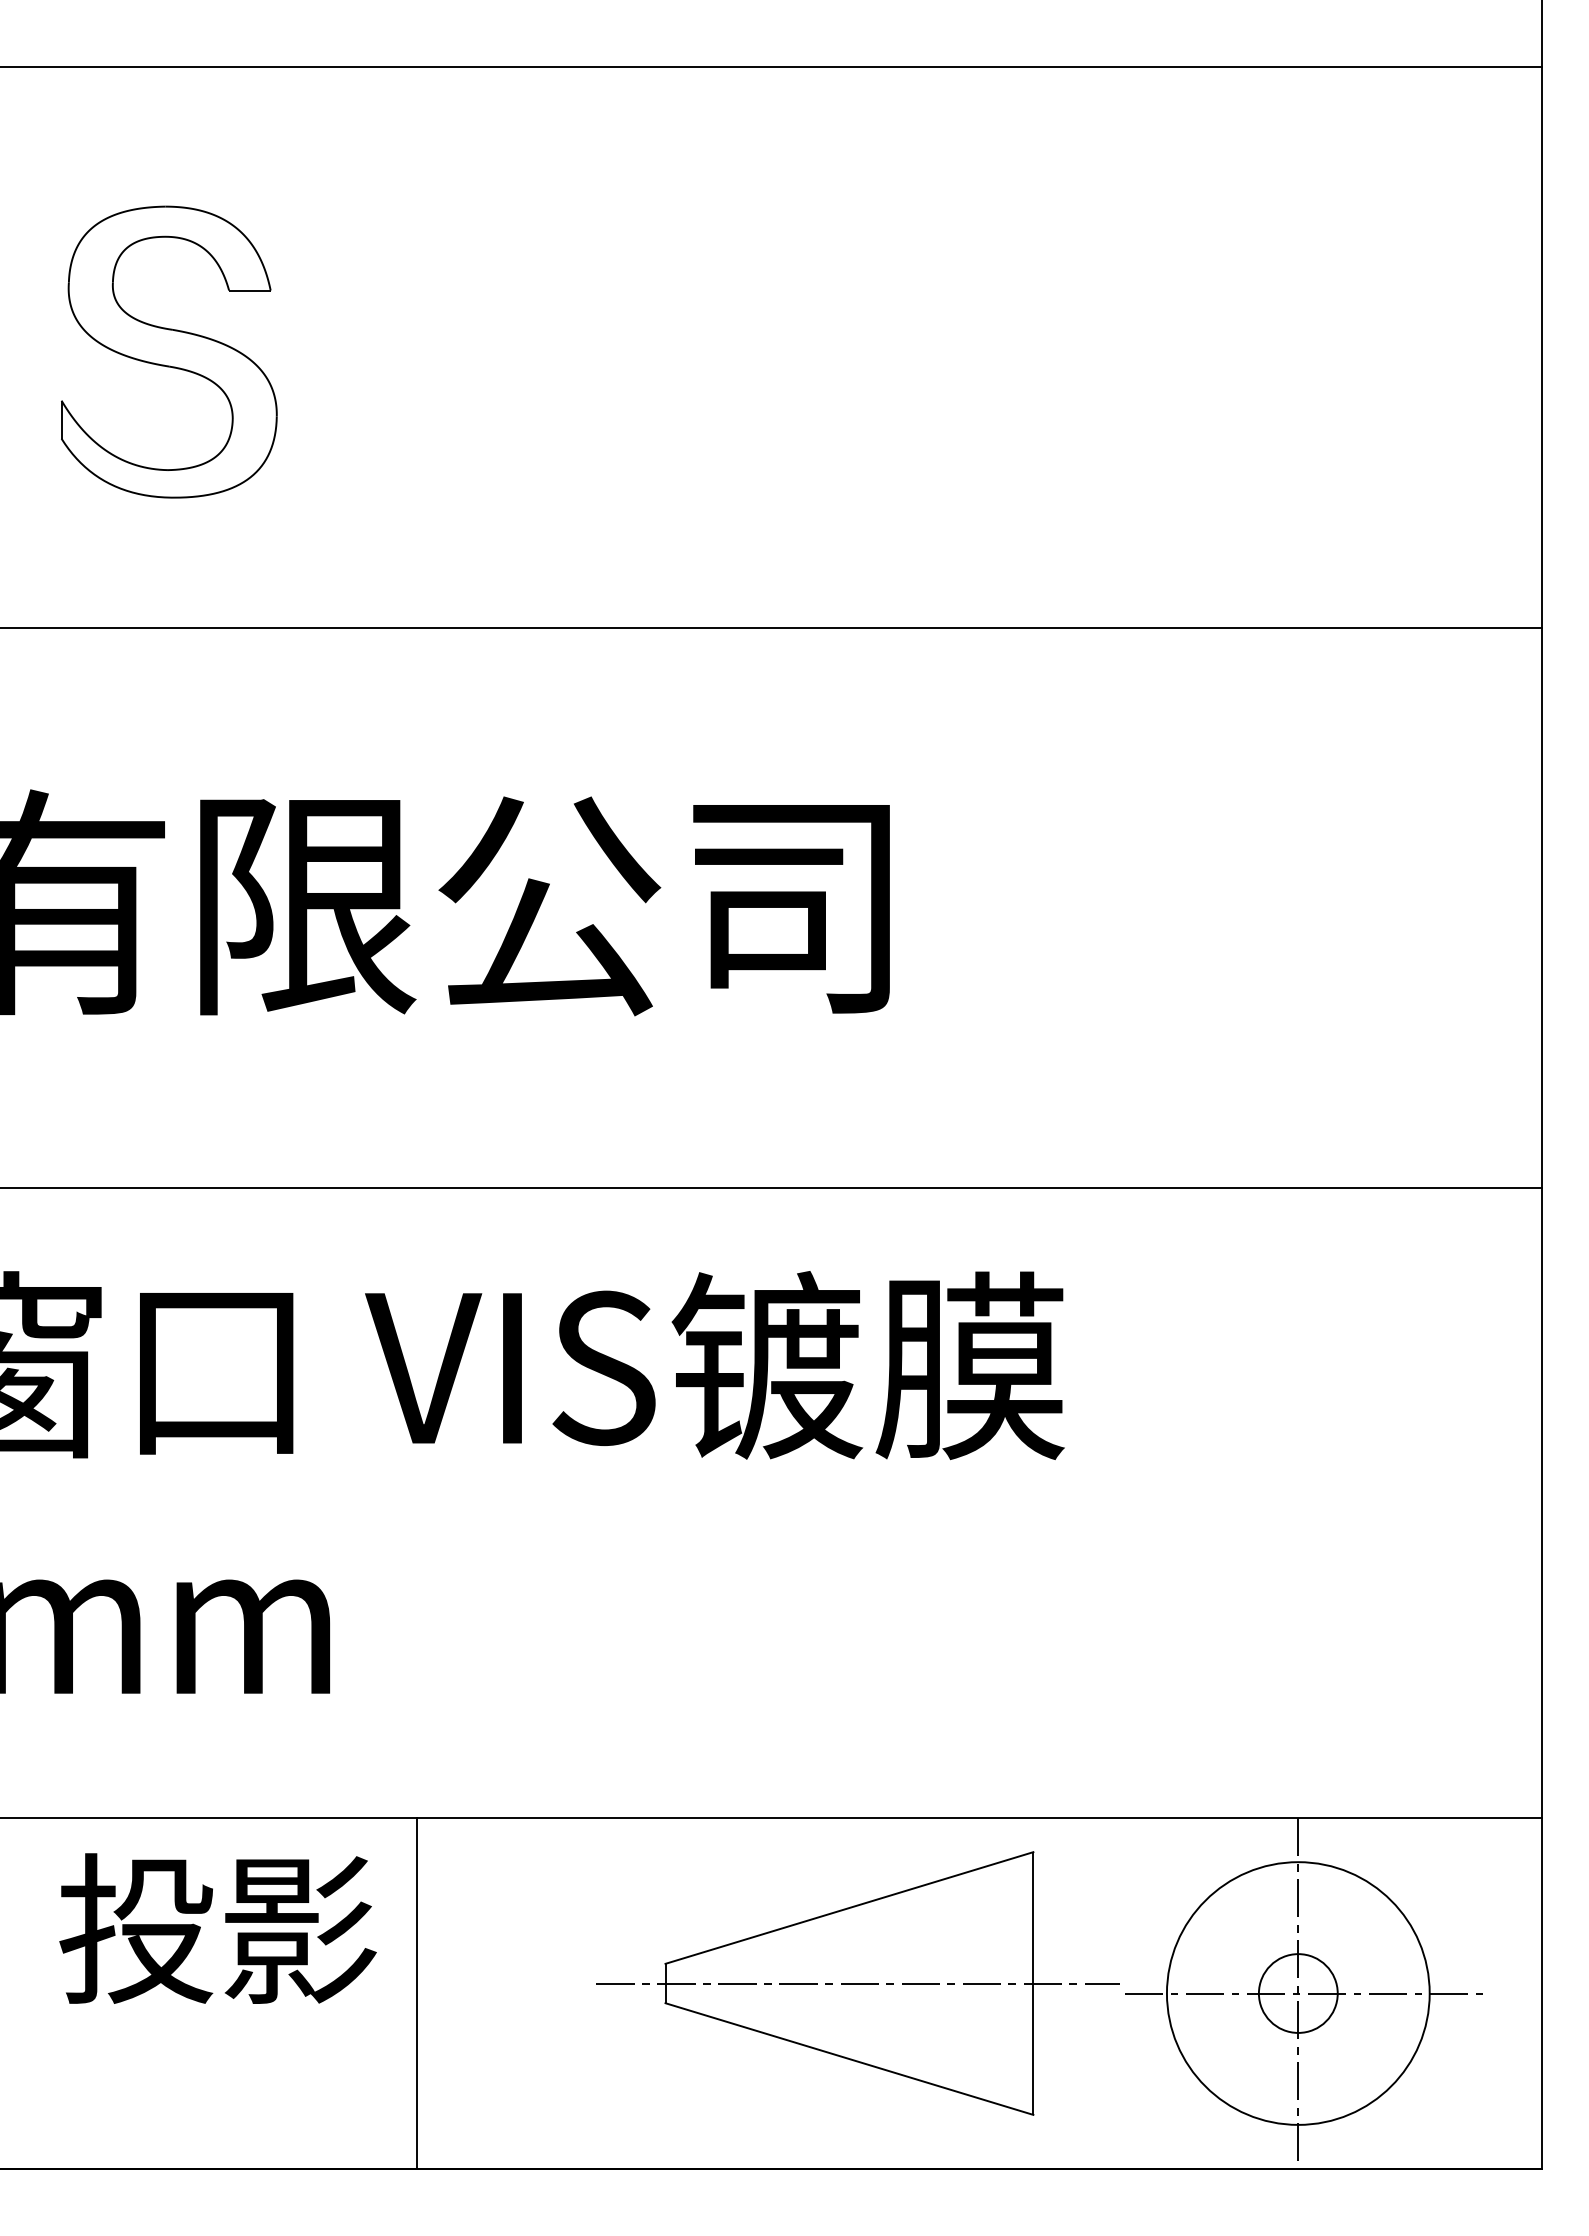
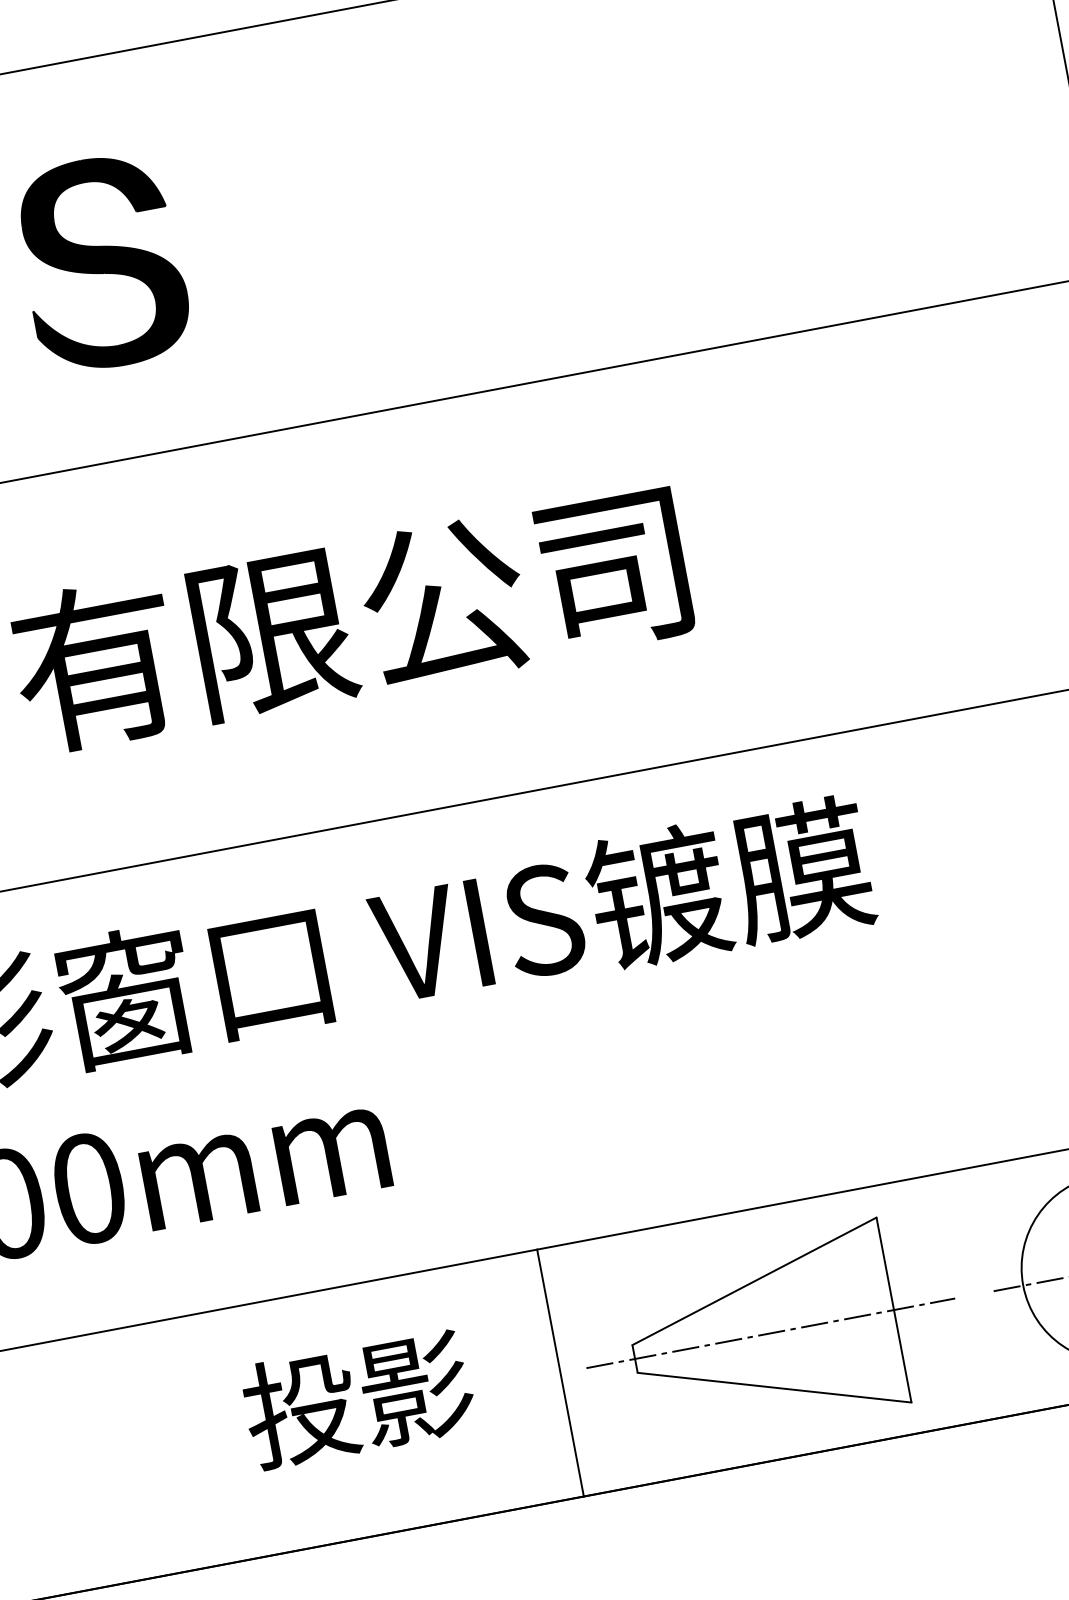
fill: (168, 351) -> (101, 262), added
text: (217, 1928) -> (358, 1398), moved
part: (857, 1983) -> (770, 1333), moved
line: (416, 1993) -> (560, 1373), moved

